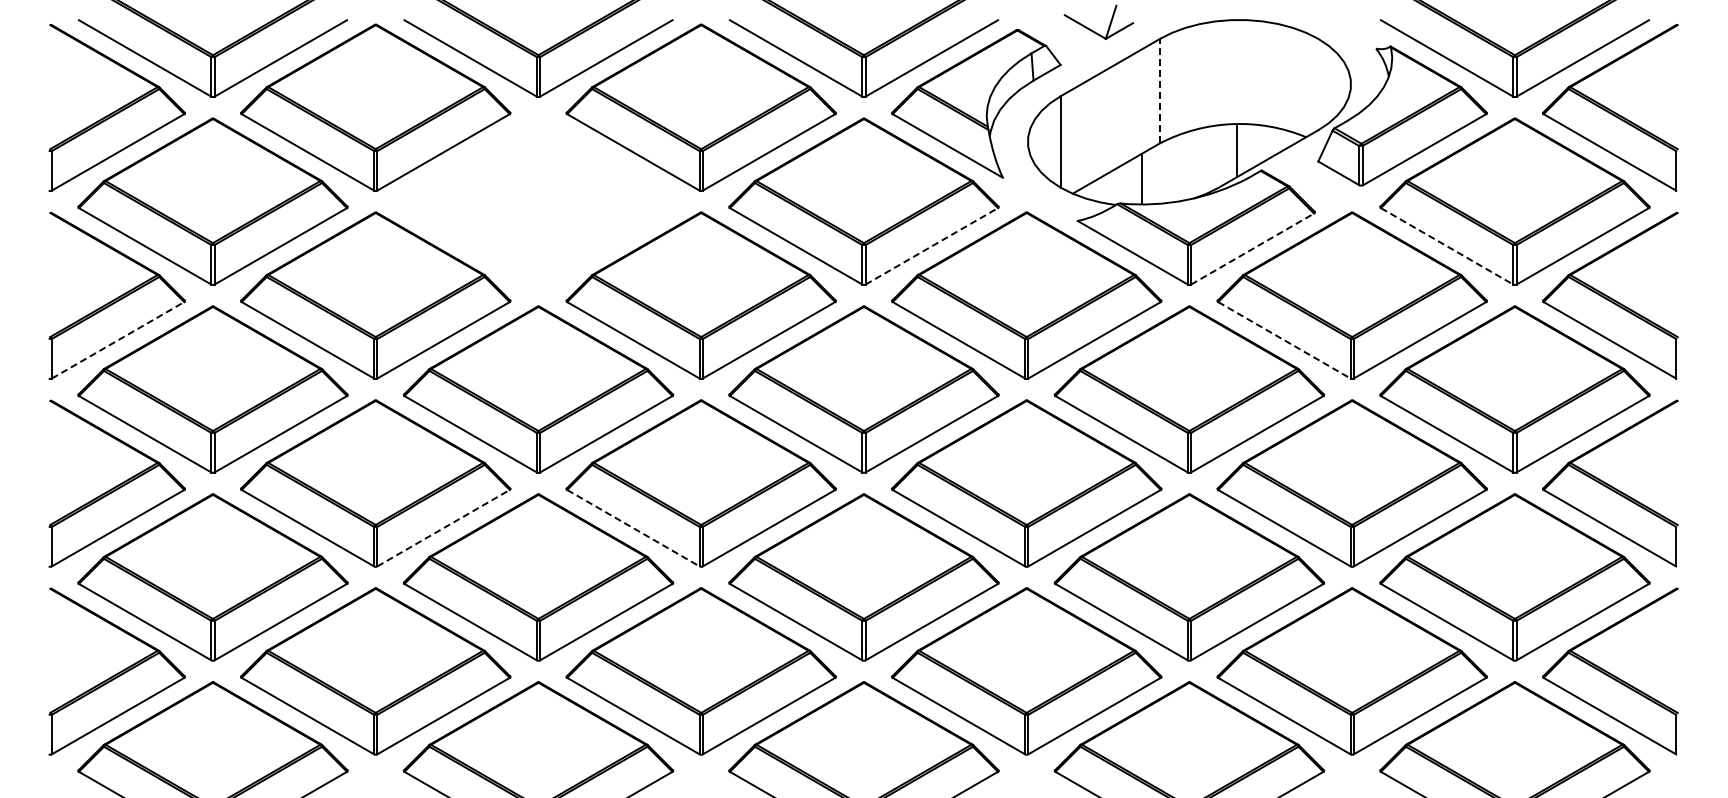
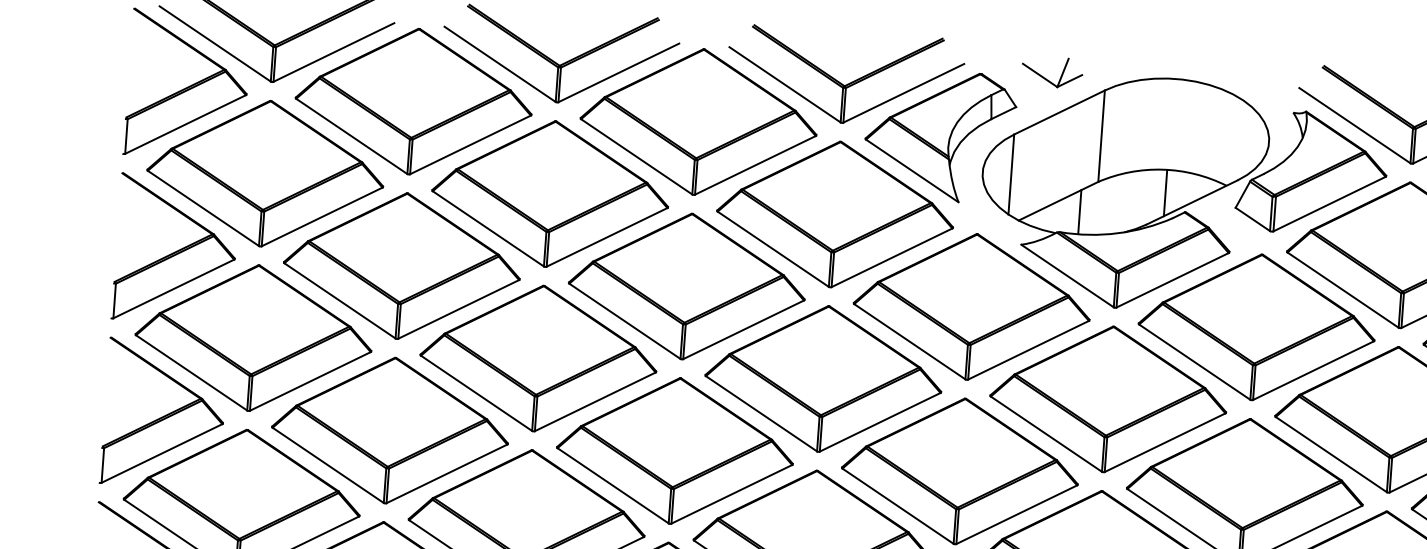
line: (1160, 90) -> (1101, 135), dashed -> solid
part: (538, 201) -> (550, 193), added
line: (932, 246) -> (892, 257), dashed -> solid
line: (1447, 246) -> (1343, 290), dashed -> solid
line: (1253, 248) -> (1173, 279), dashed -> solid
line: (118, 340) -> (174, 289), dashed -> solid
line: (1284, 340) -> (1194, 362), dashed -> solid
line: (444, 527) -> (447, 473), dashed -> solid
line: (633, 528) -> (613, 486), dashed -> solid

